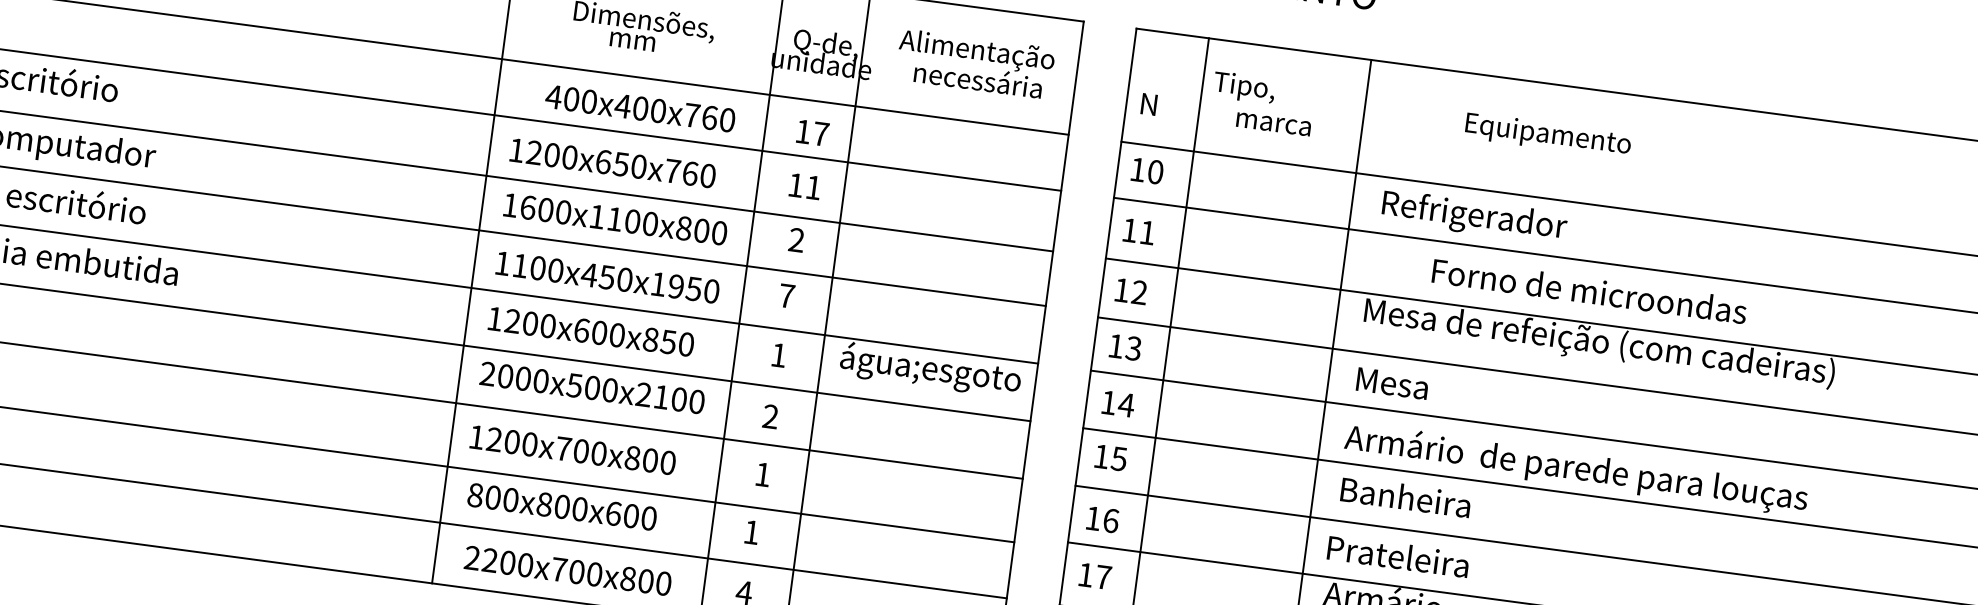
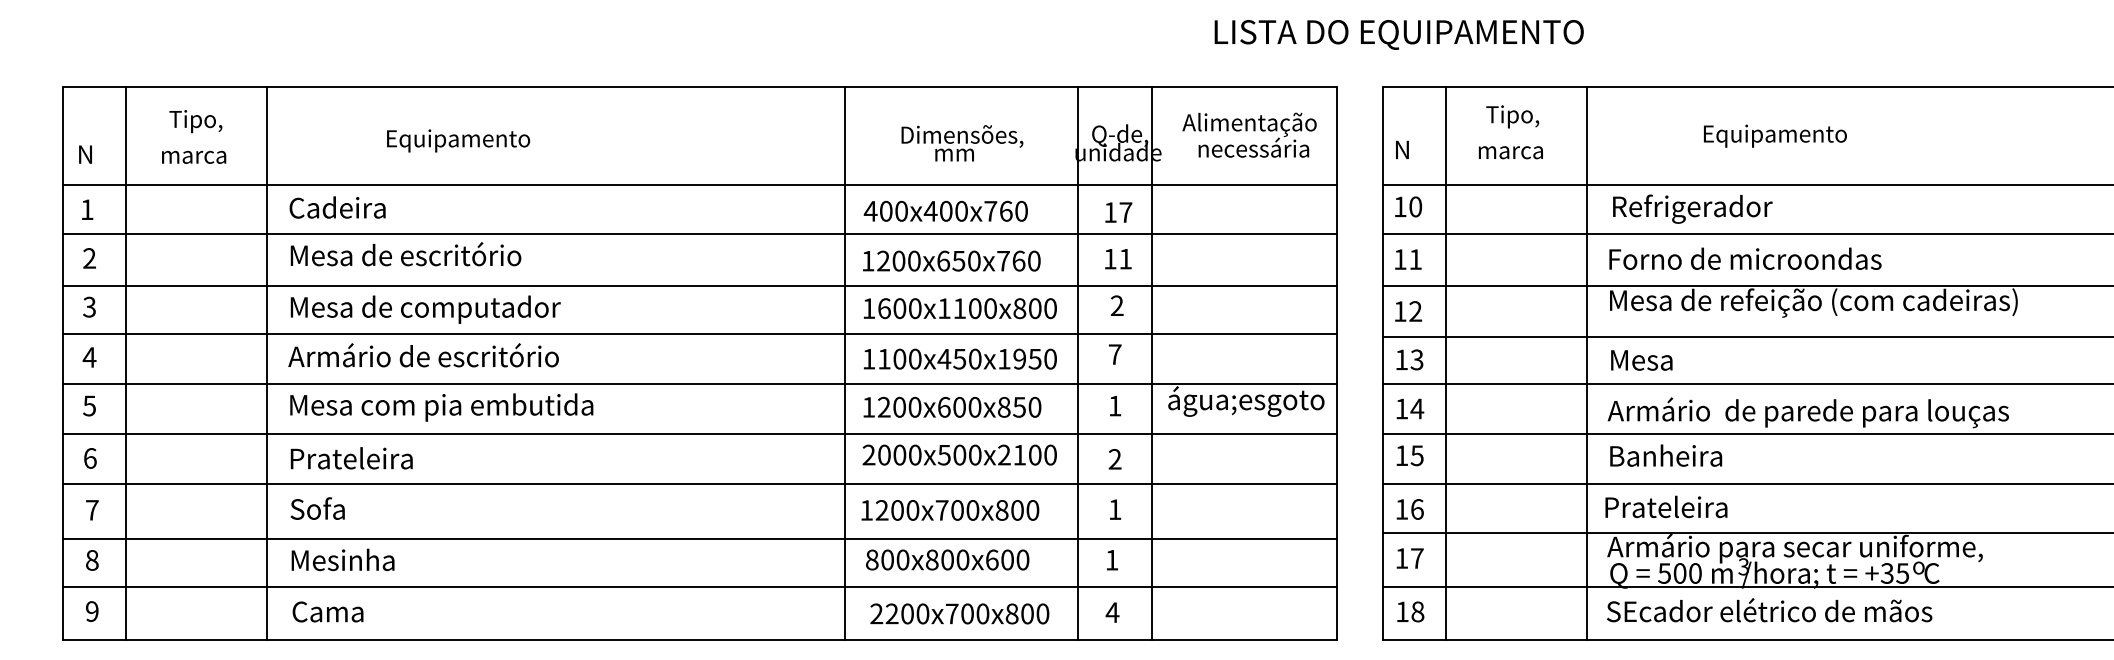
text: (1244, 87) -> (1512, 116), moved
text: (640, 107) -> (945, 210), moved
text: (1548, 134) -> (1775, 135), moved
text: (1589, 290) -> (1745, 258), moved

